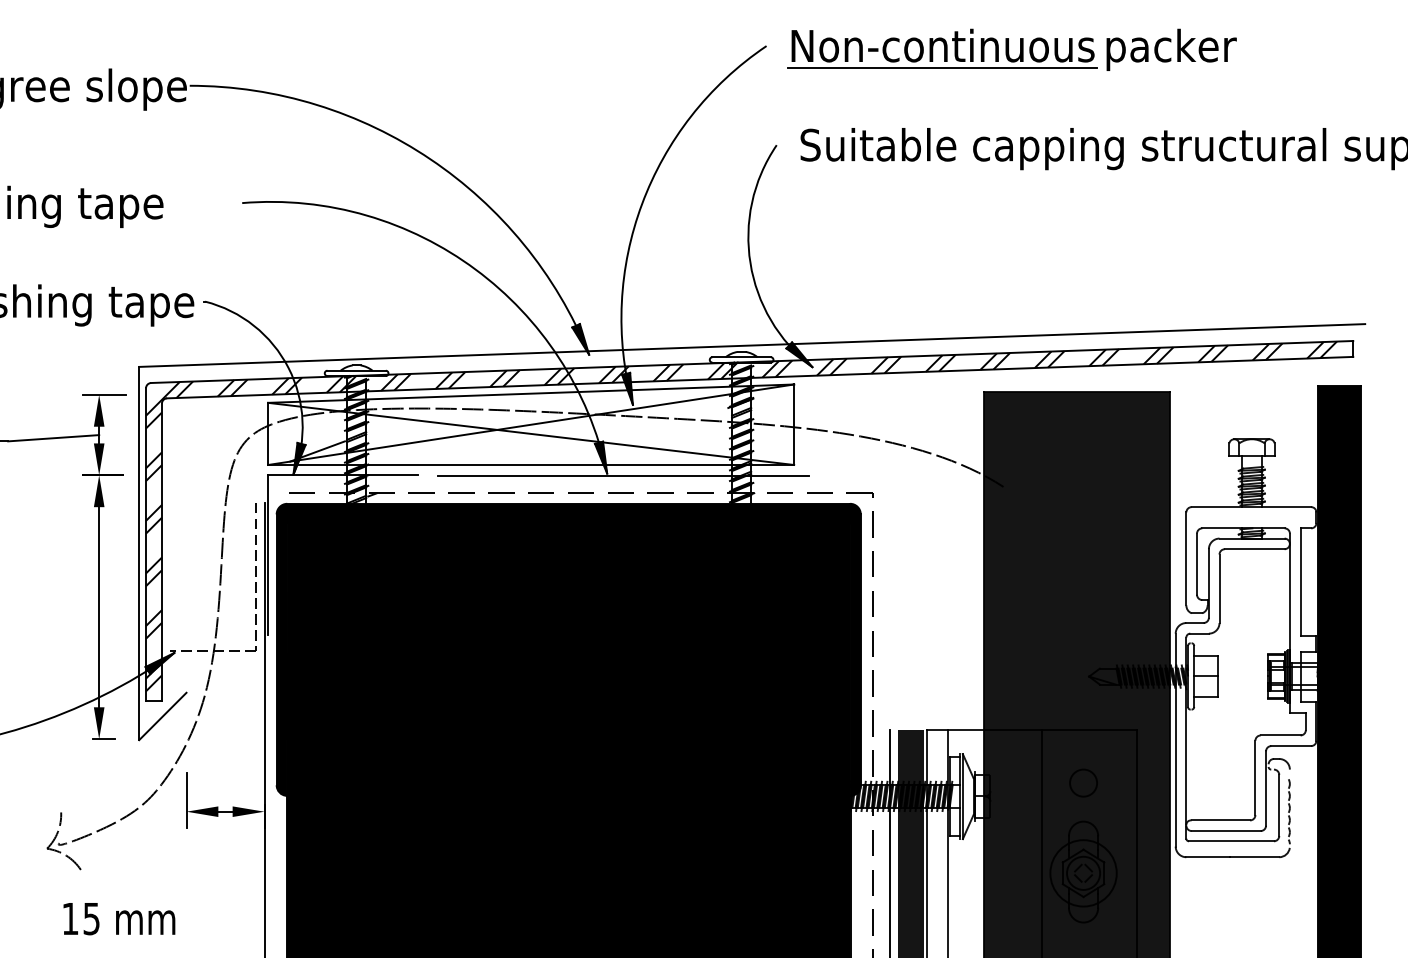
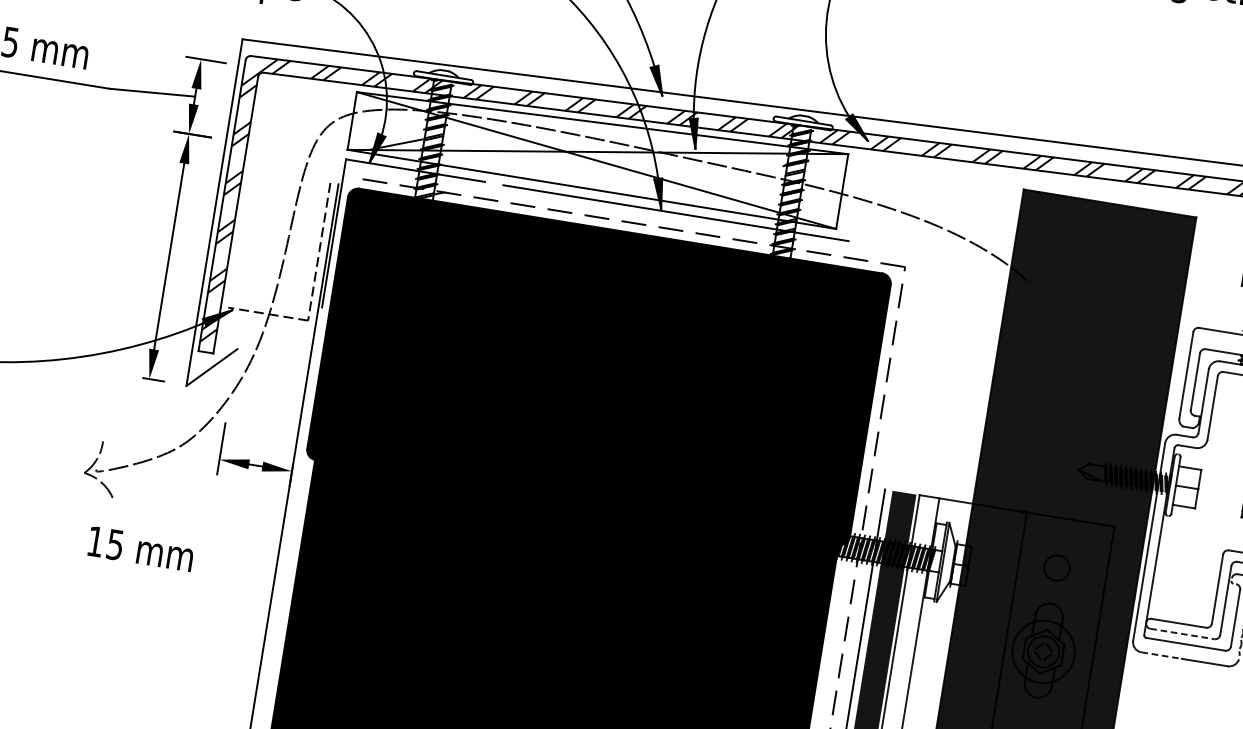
line: (1226, 831) -> (1182, 634), solid -> dashed
line: (1208, 857) -> (1162, 655), solid -> dashed

